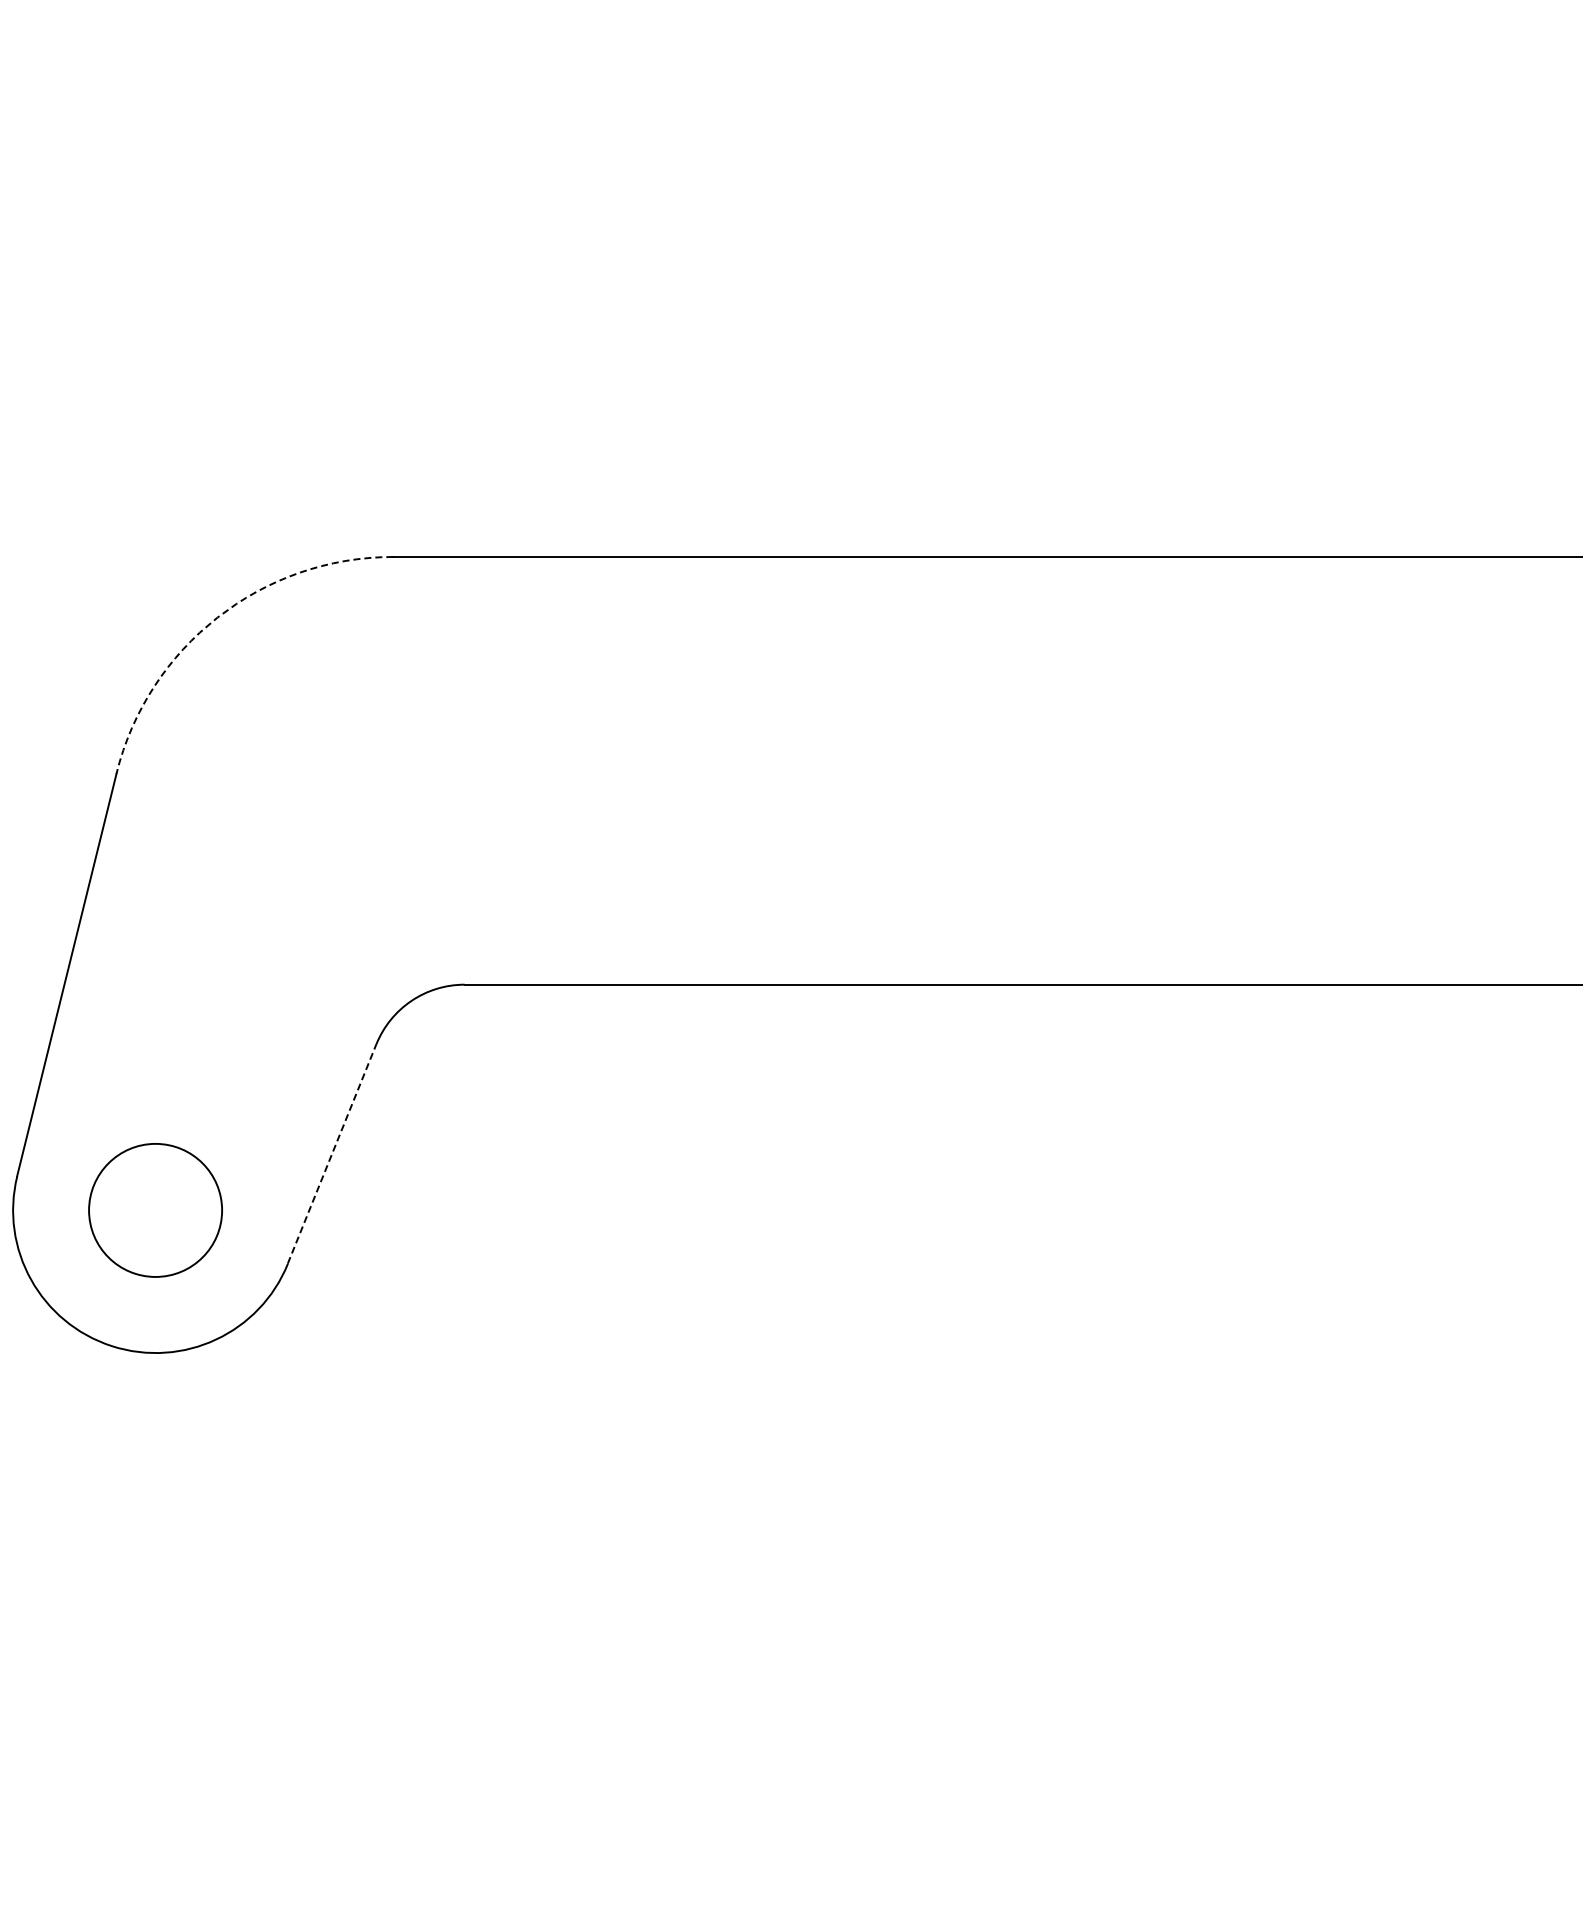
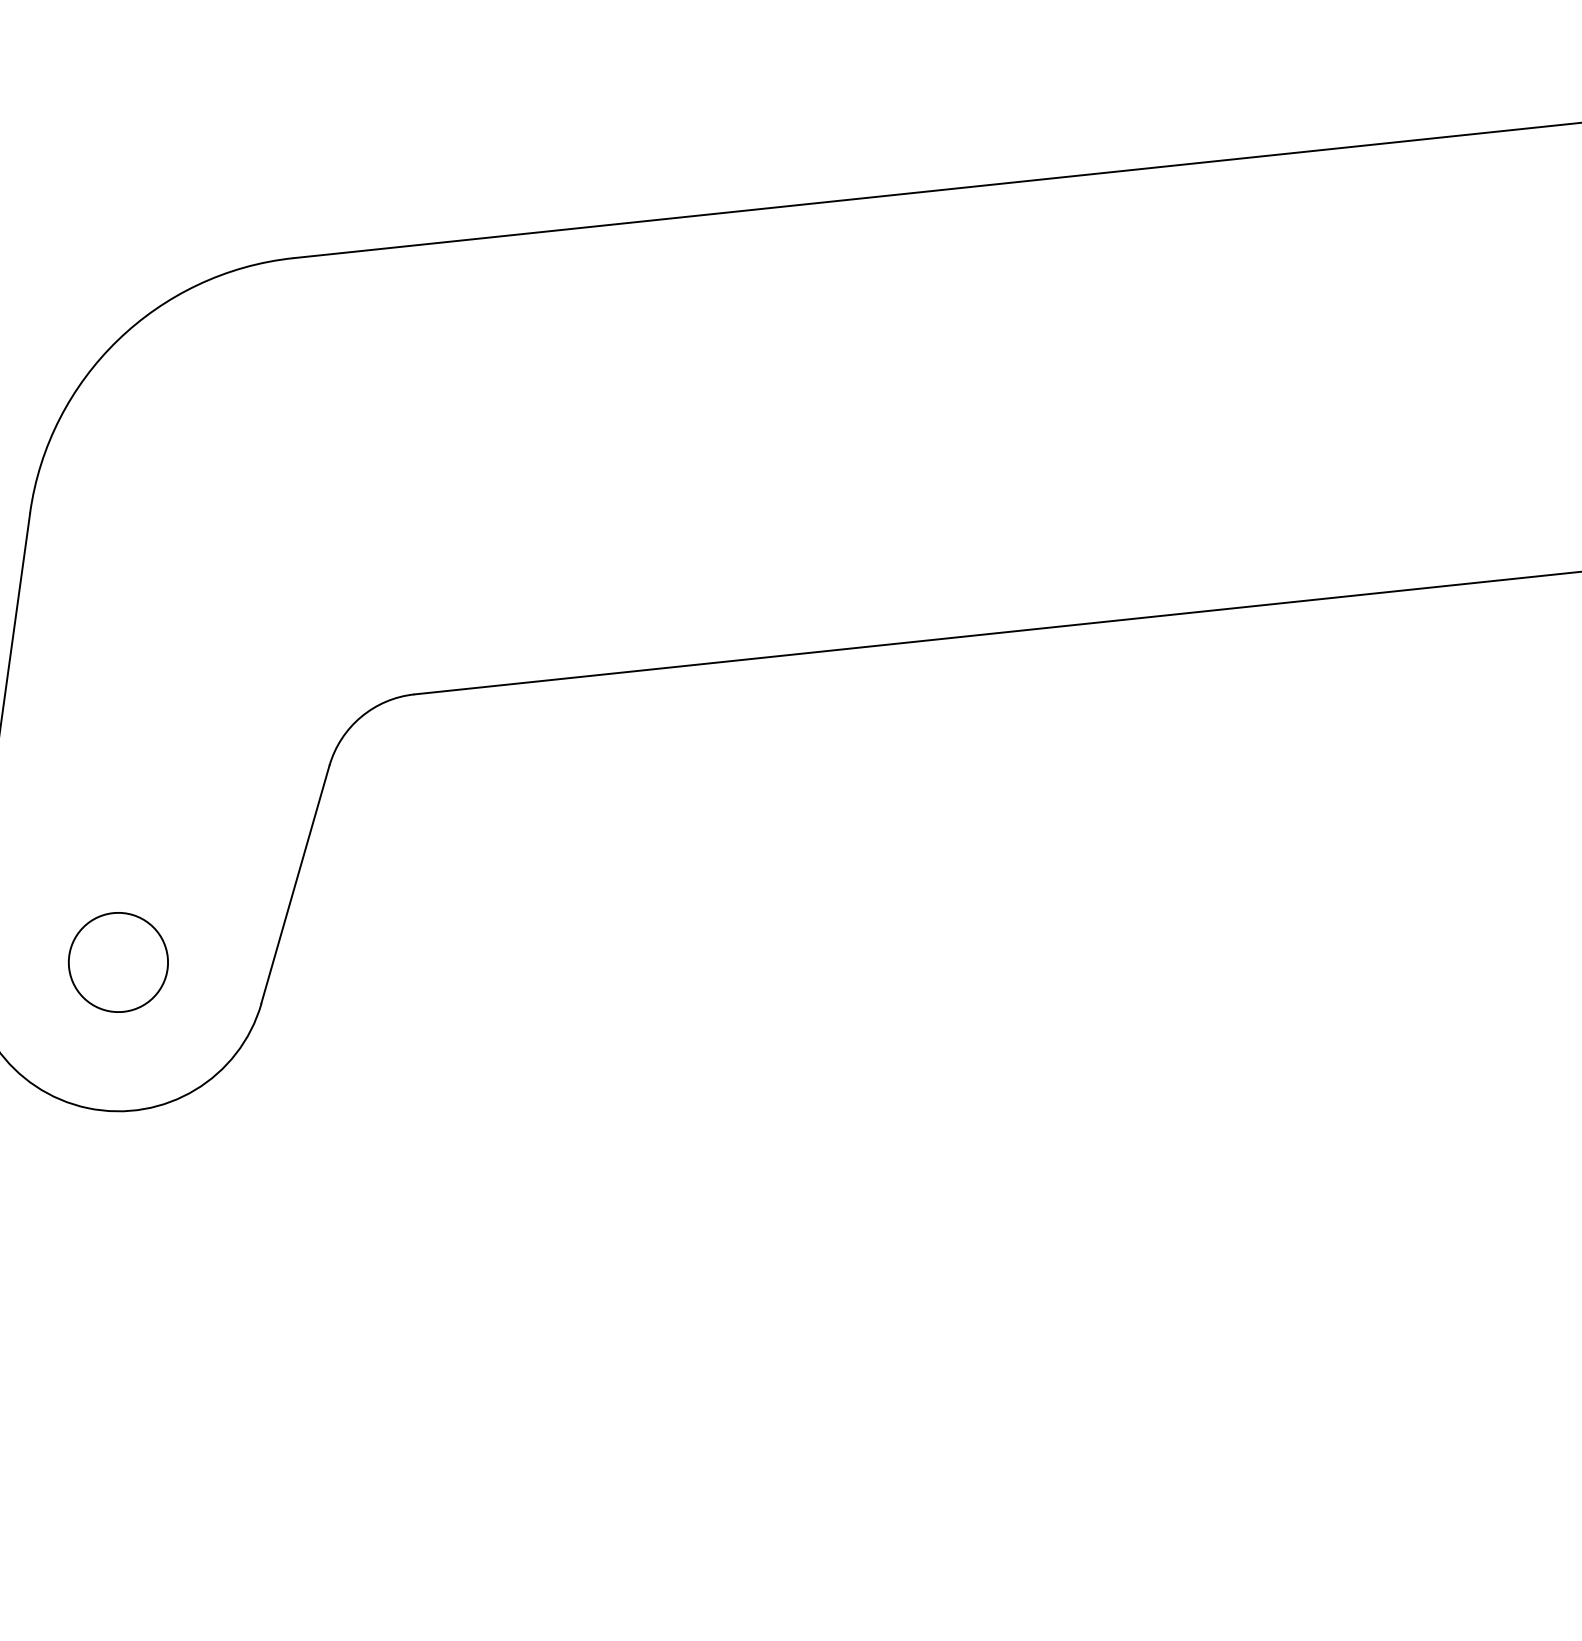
arc: (217, 617) -> (117, 340), dashed -> solid
line: (332, 1153) -> (295, 884), dashed -> solid
circle: (155, 1210) -> (118, 962), size x0.71

